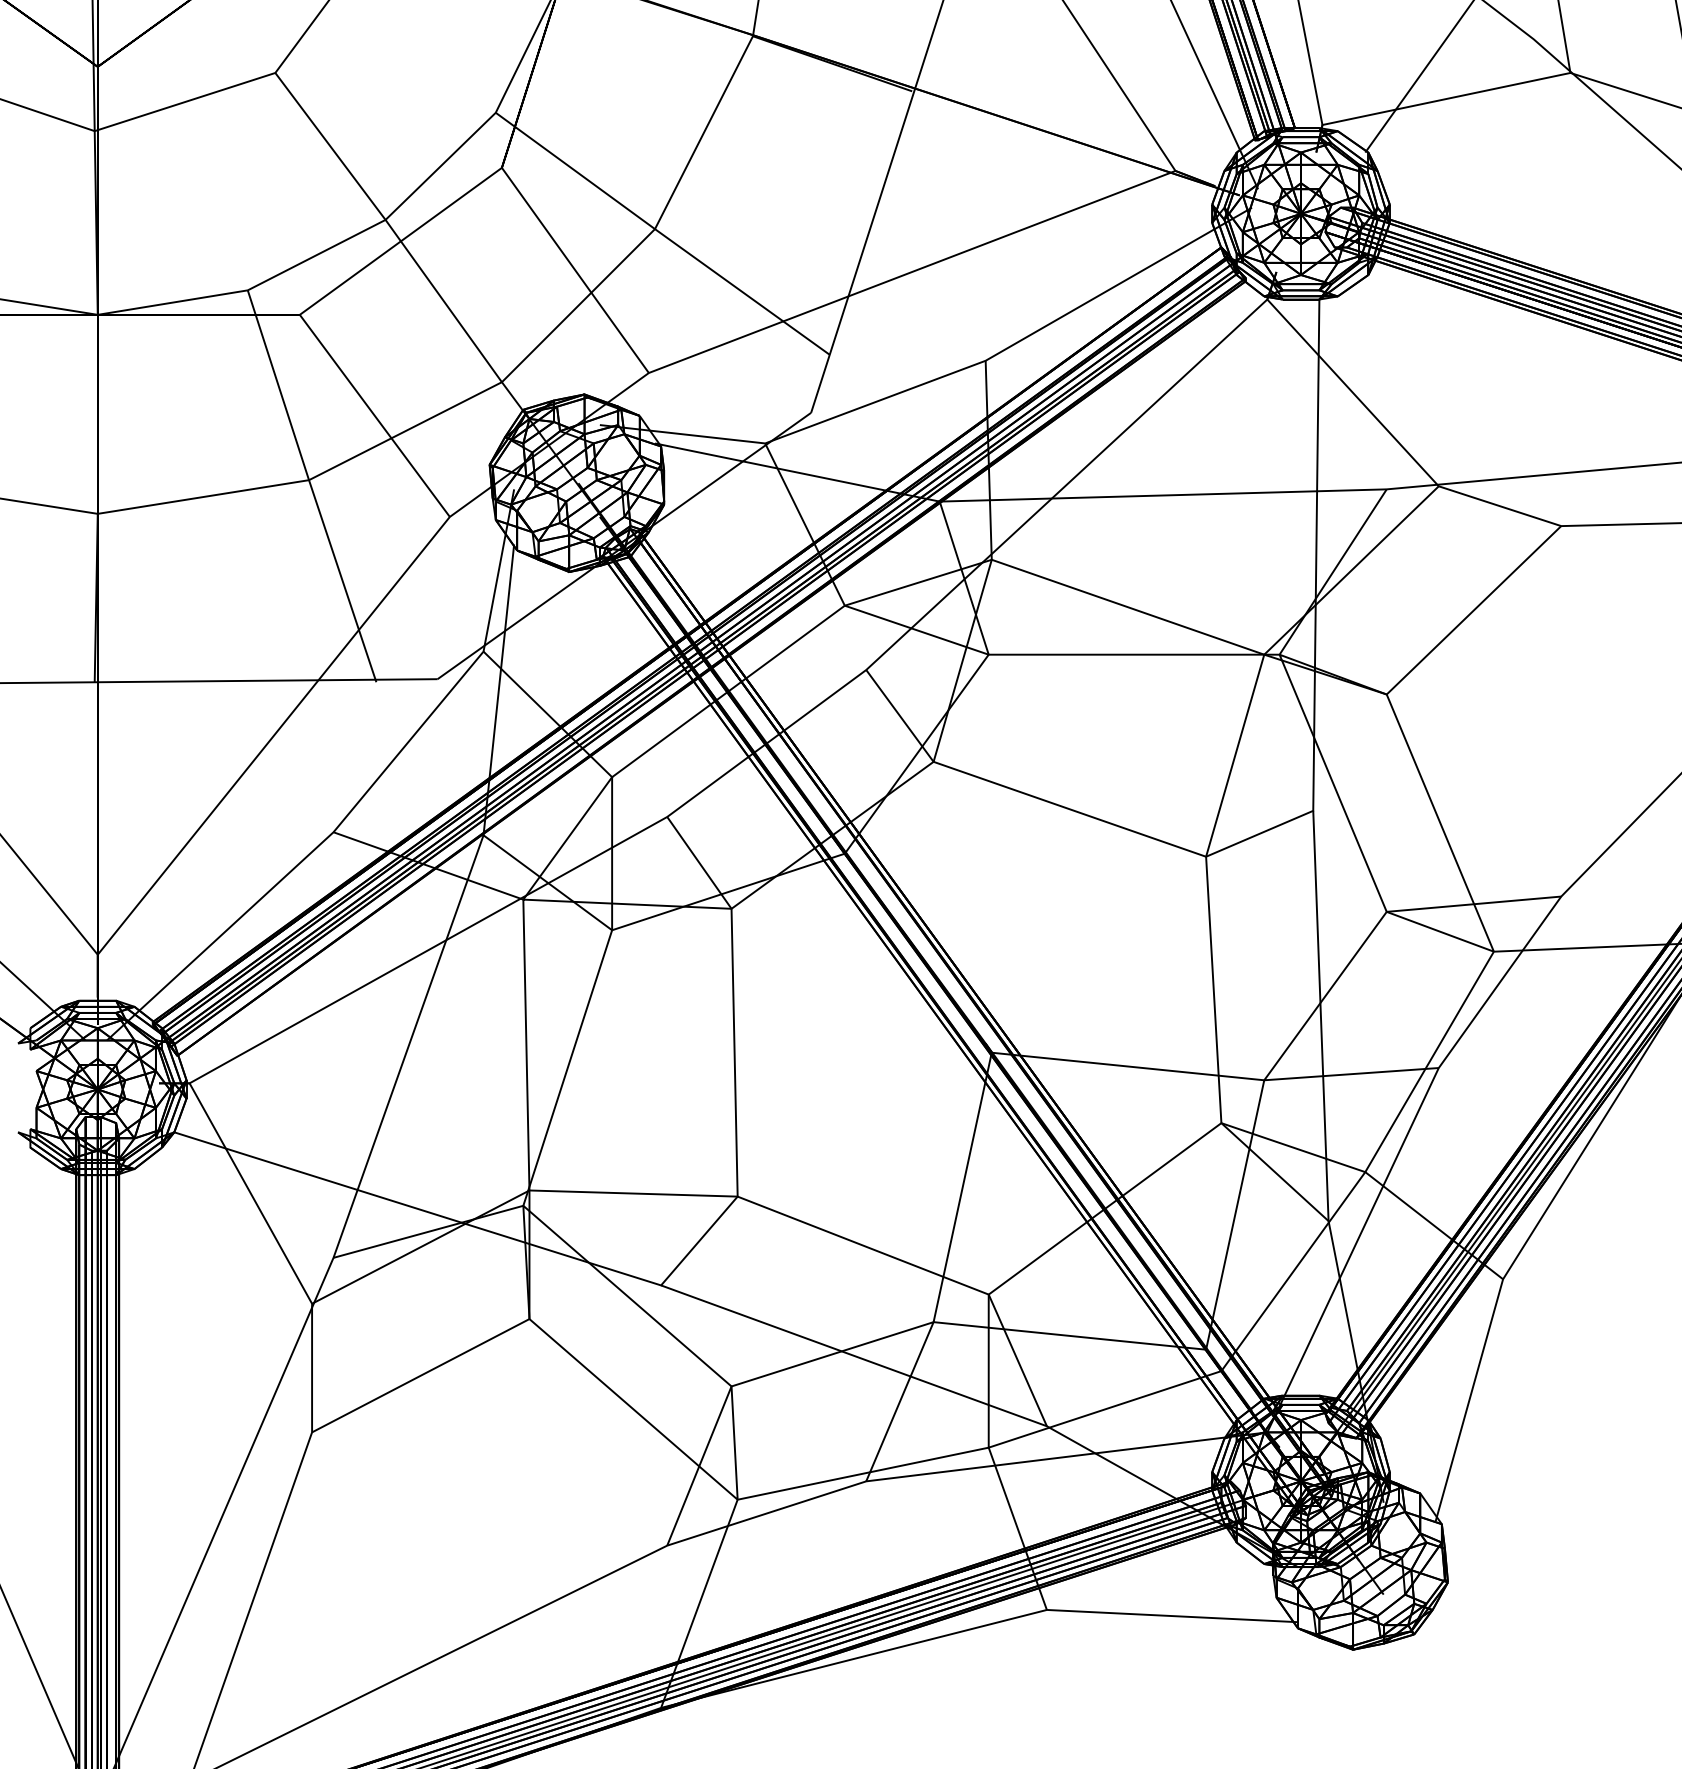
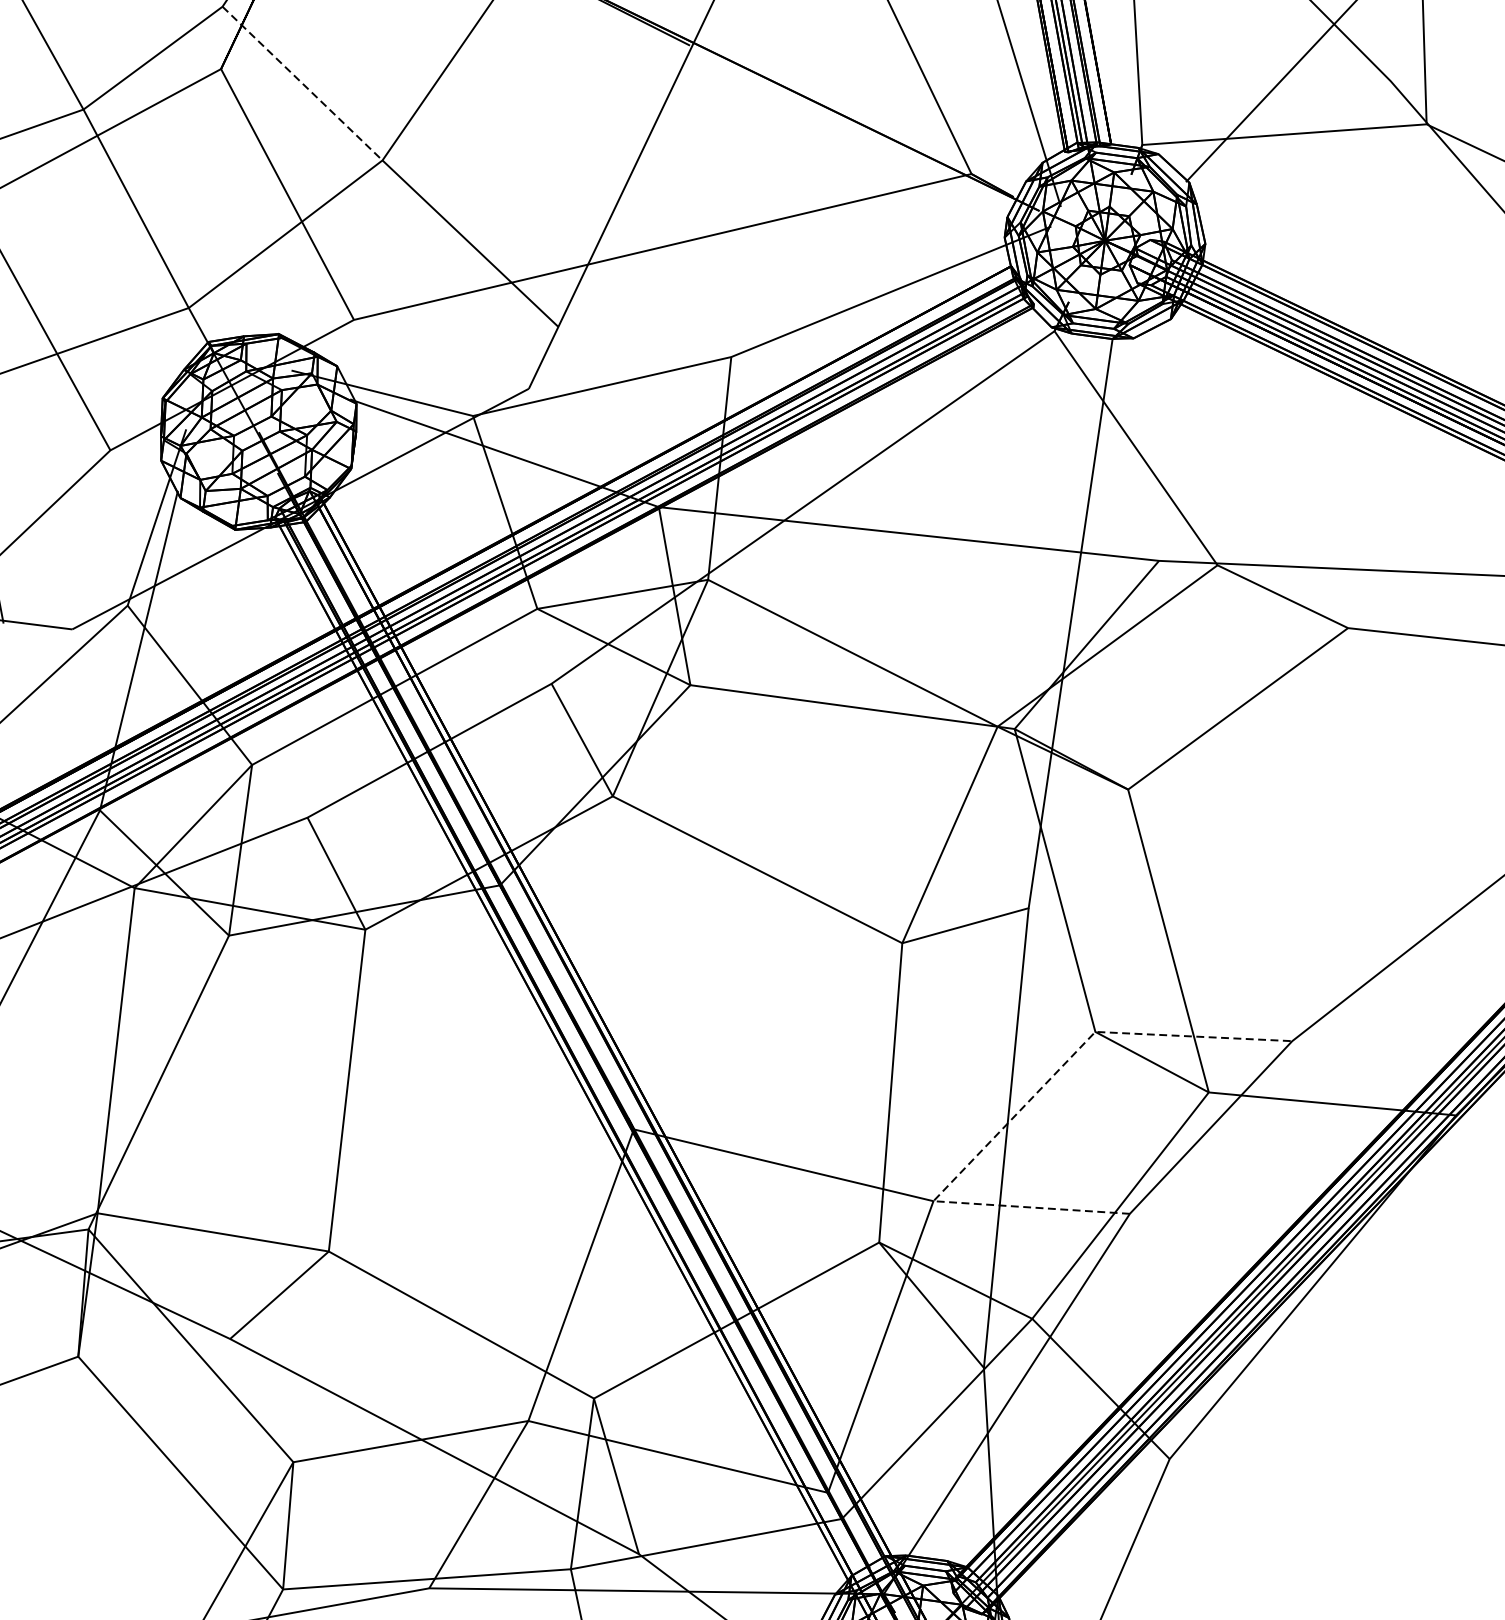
line: (575, 170) -> (302, 83), solid -> dashed
line: (1325, 995) -> (1014, 1115), solid -> dashed

